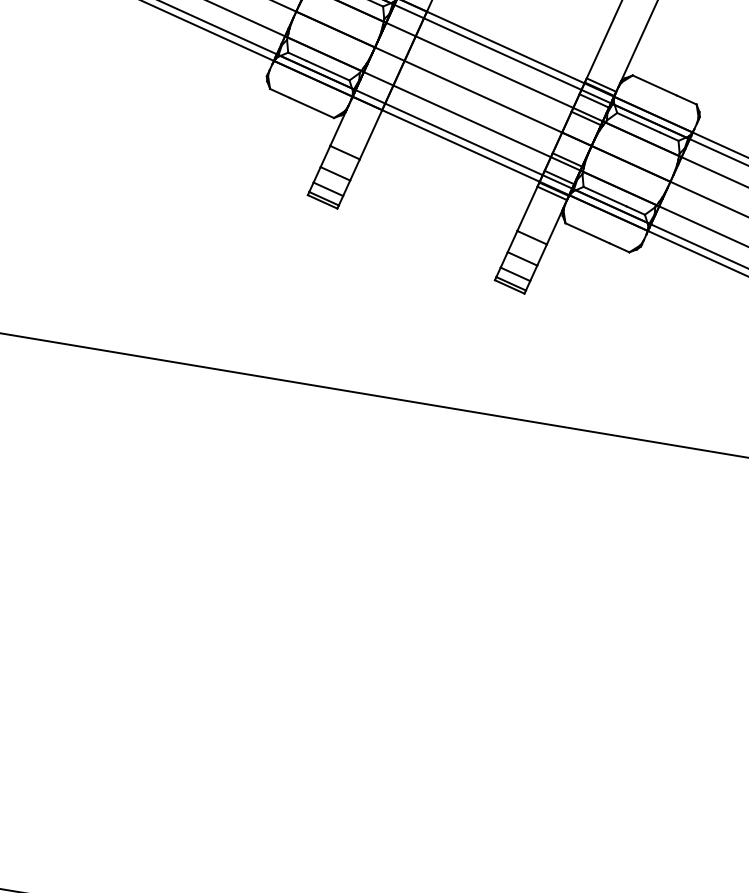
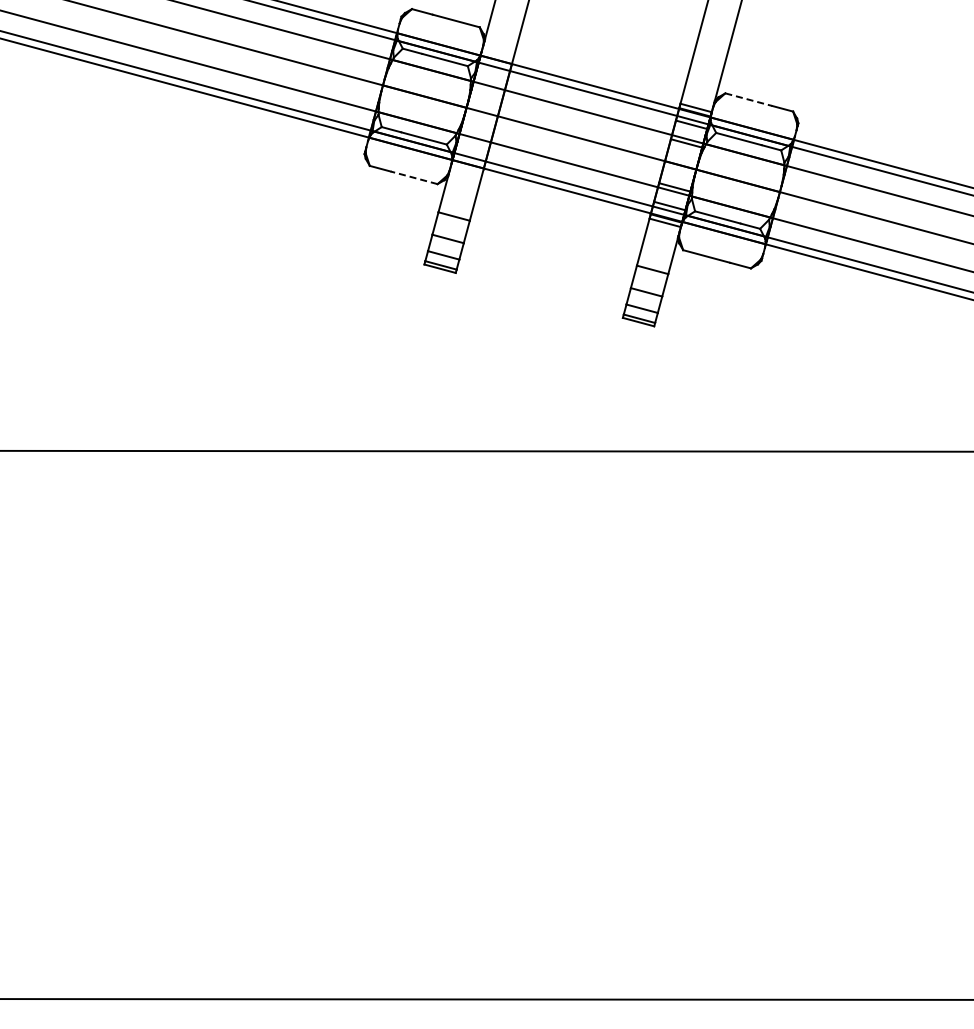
line: (655, 85) -> (749, 99), solid -> dashed
line: (311, 107) -> (413, 177), solid -> dashed

